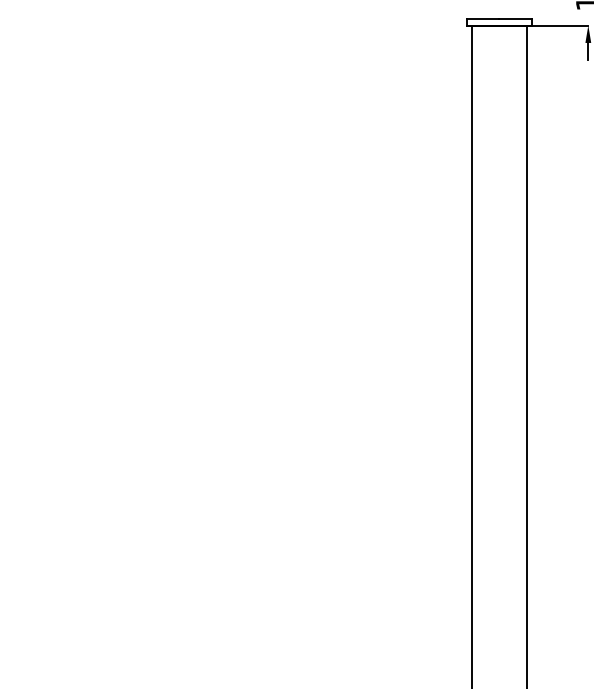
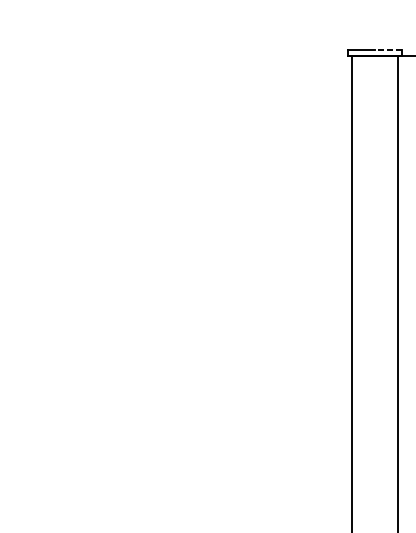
line: (514, 18) -> (387, 49), solid -> dashed

